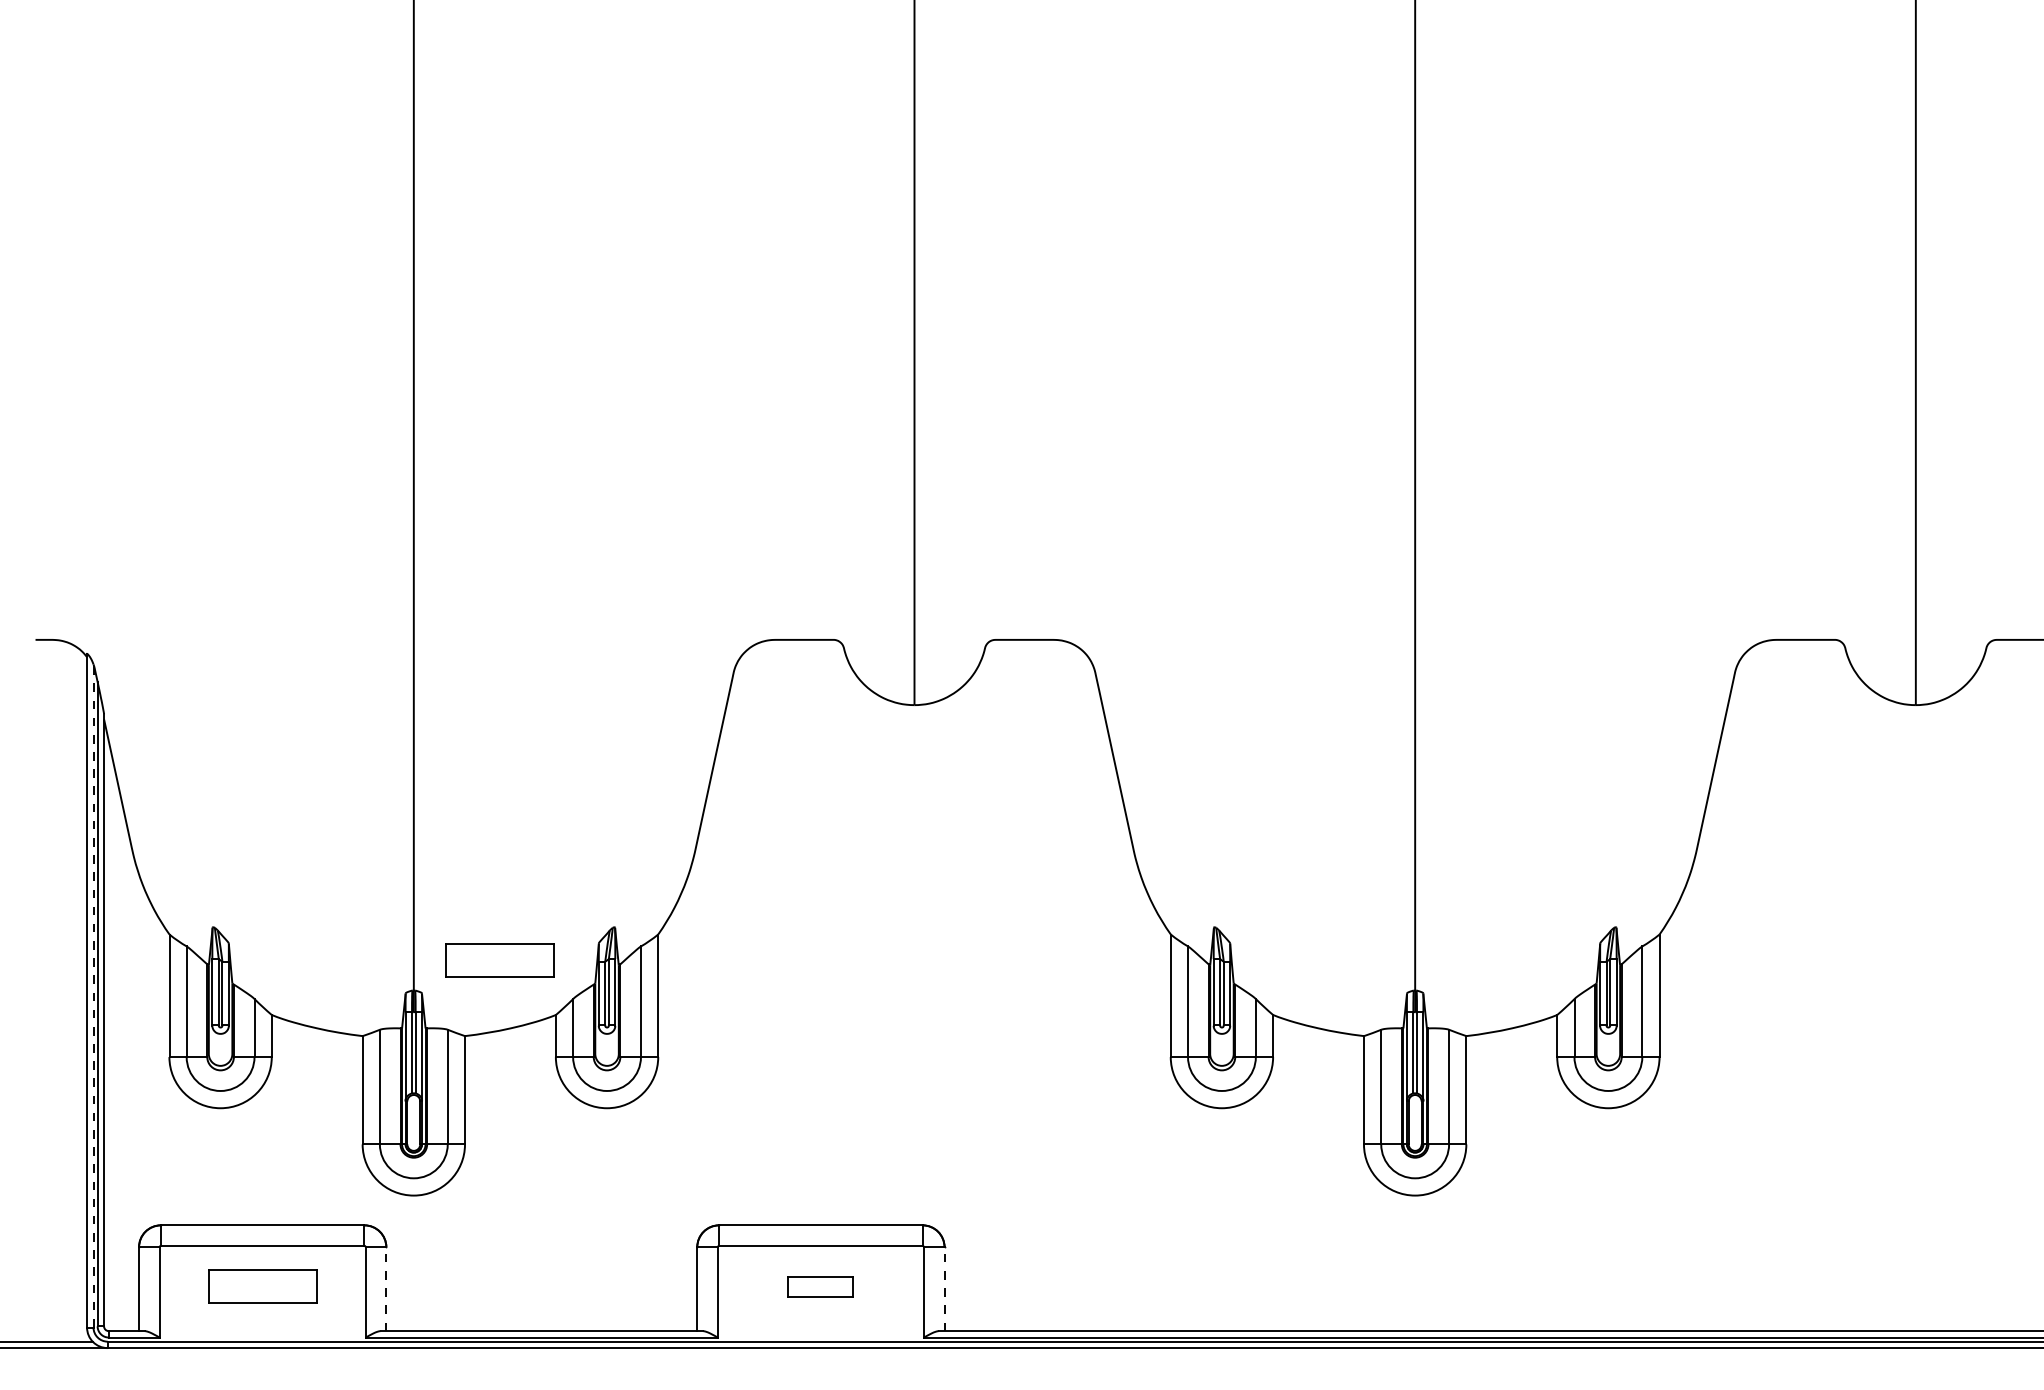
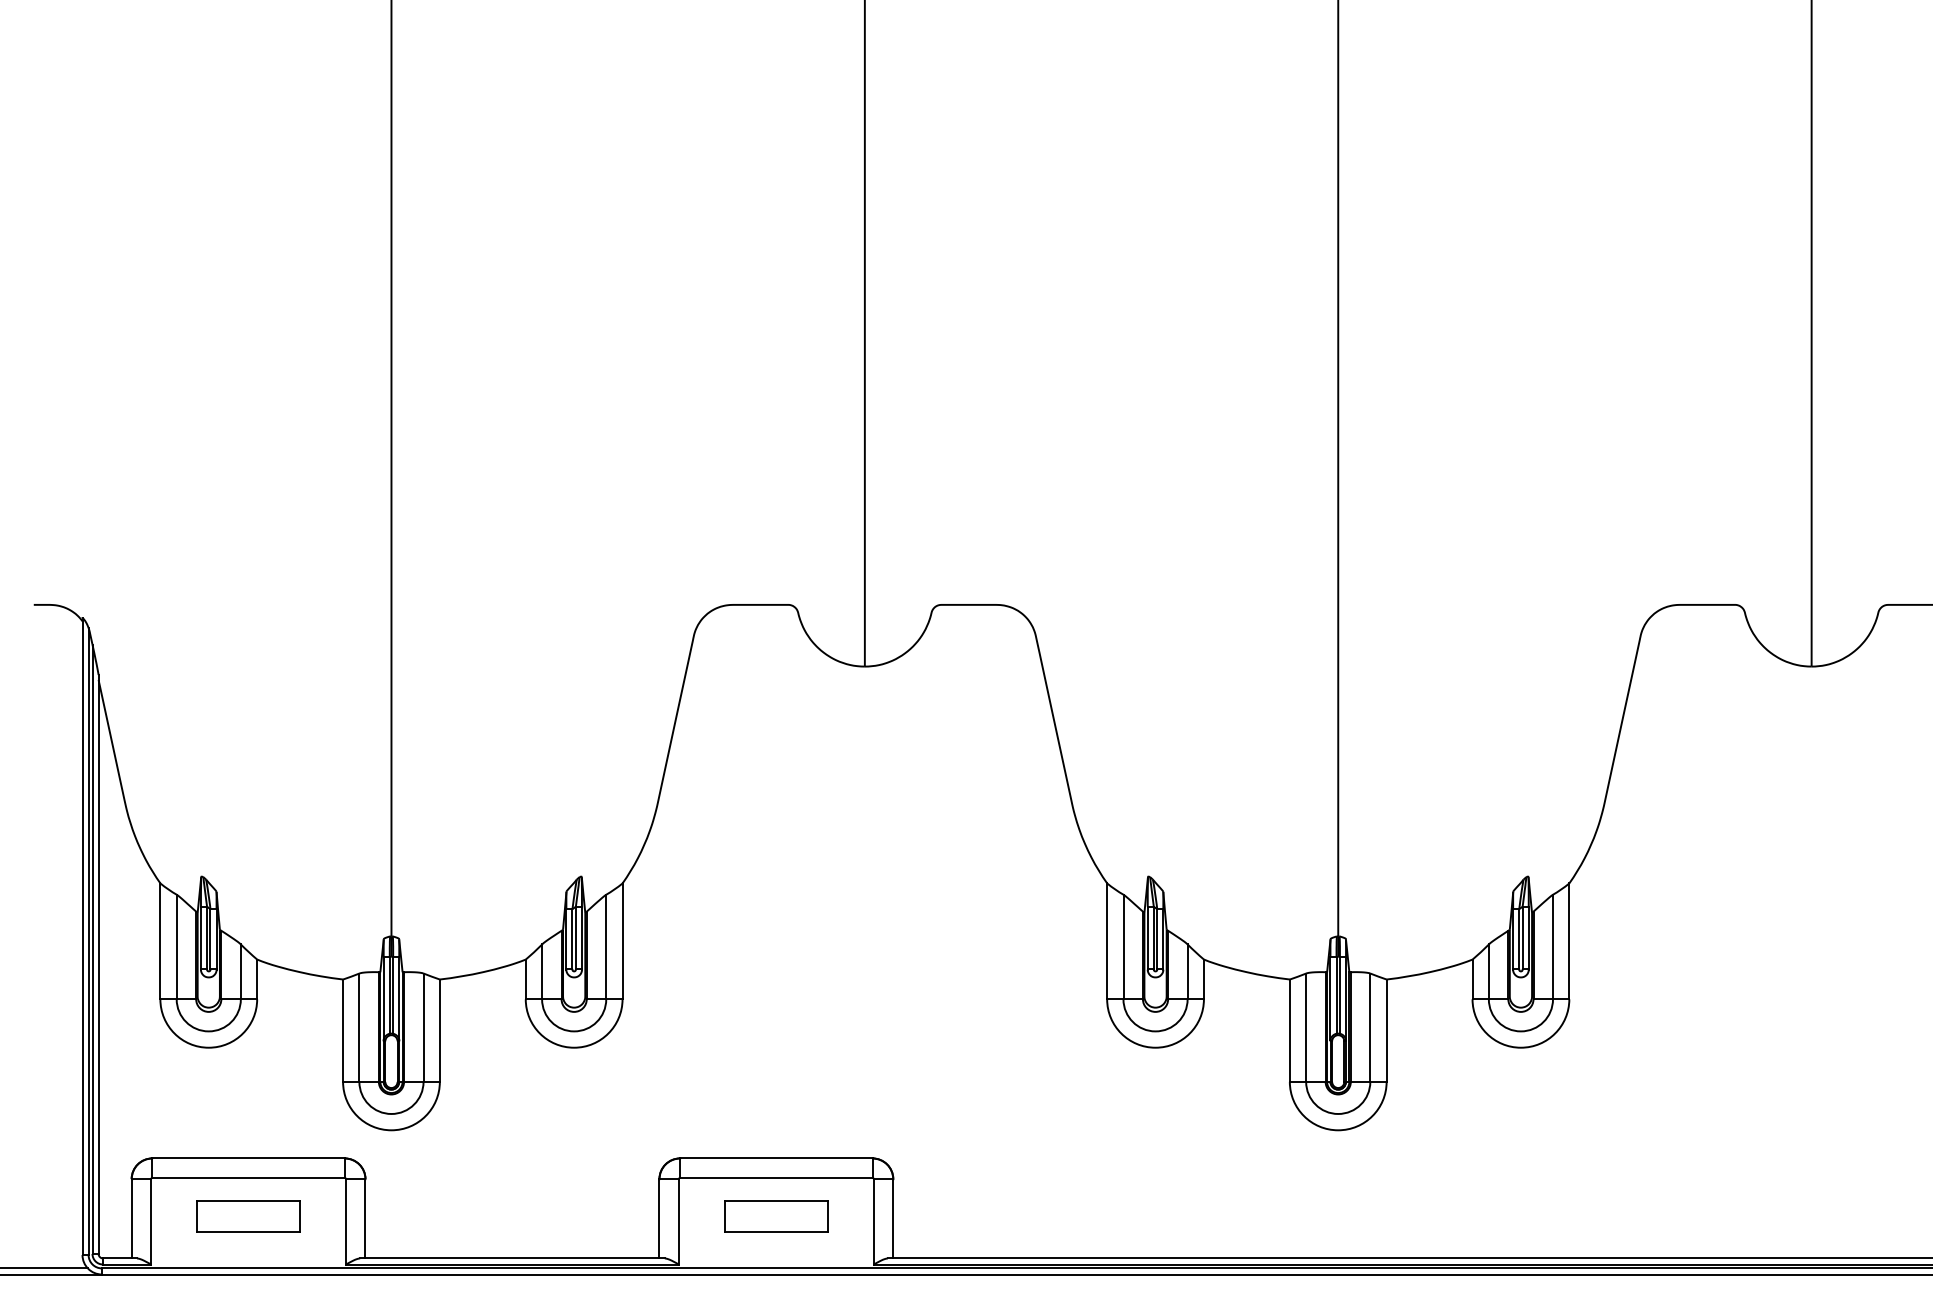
part: (499, 960) -> (472, 908), removed
line: (93, 995) -> (88, 941), dashed -> solid
part: (820, 1286) -> (775, 1216), size x1.67
line: (386, 1289) -> (365, 1219), dashed -> solid
line: (944, 1289) -> (893, 1219), dashed -> solid

